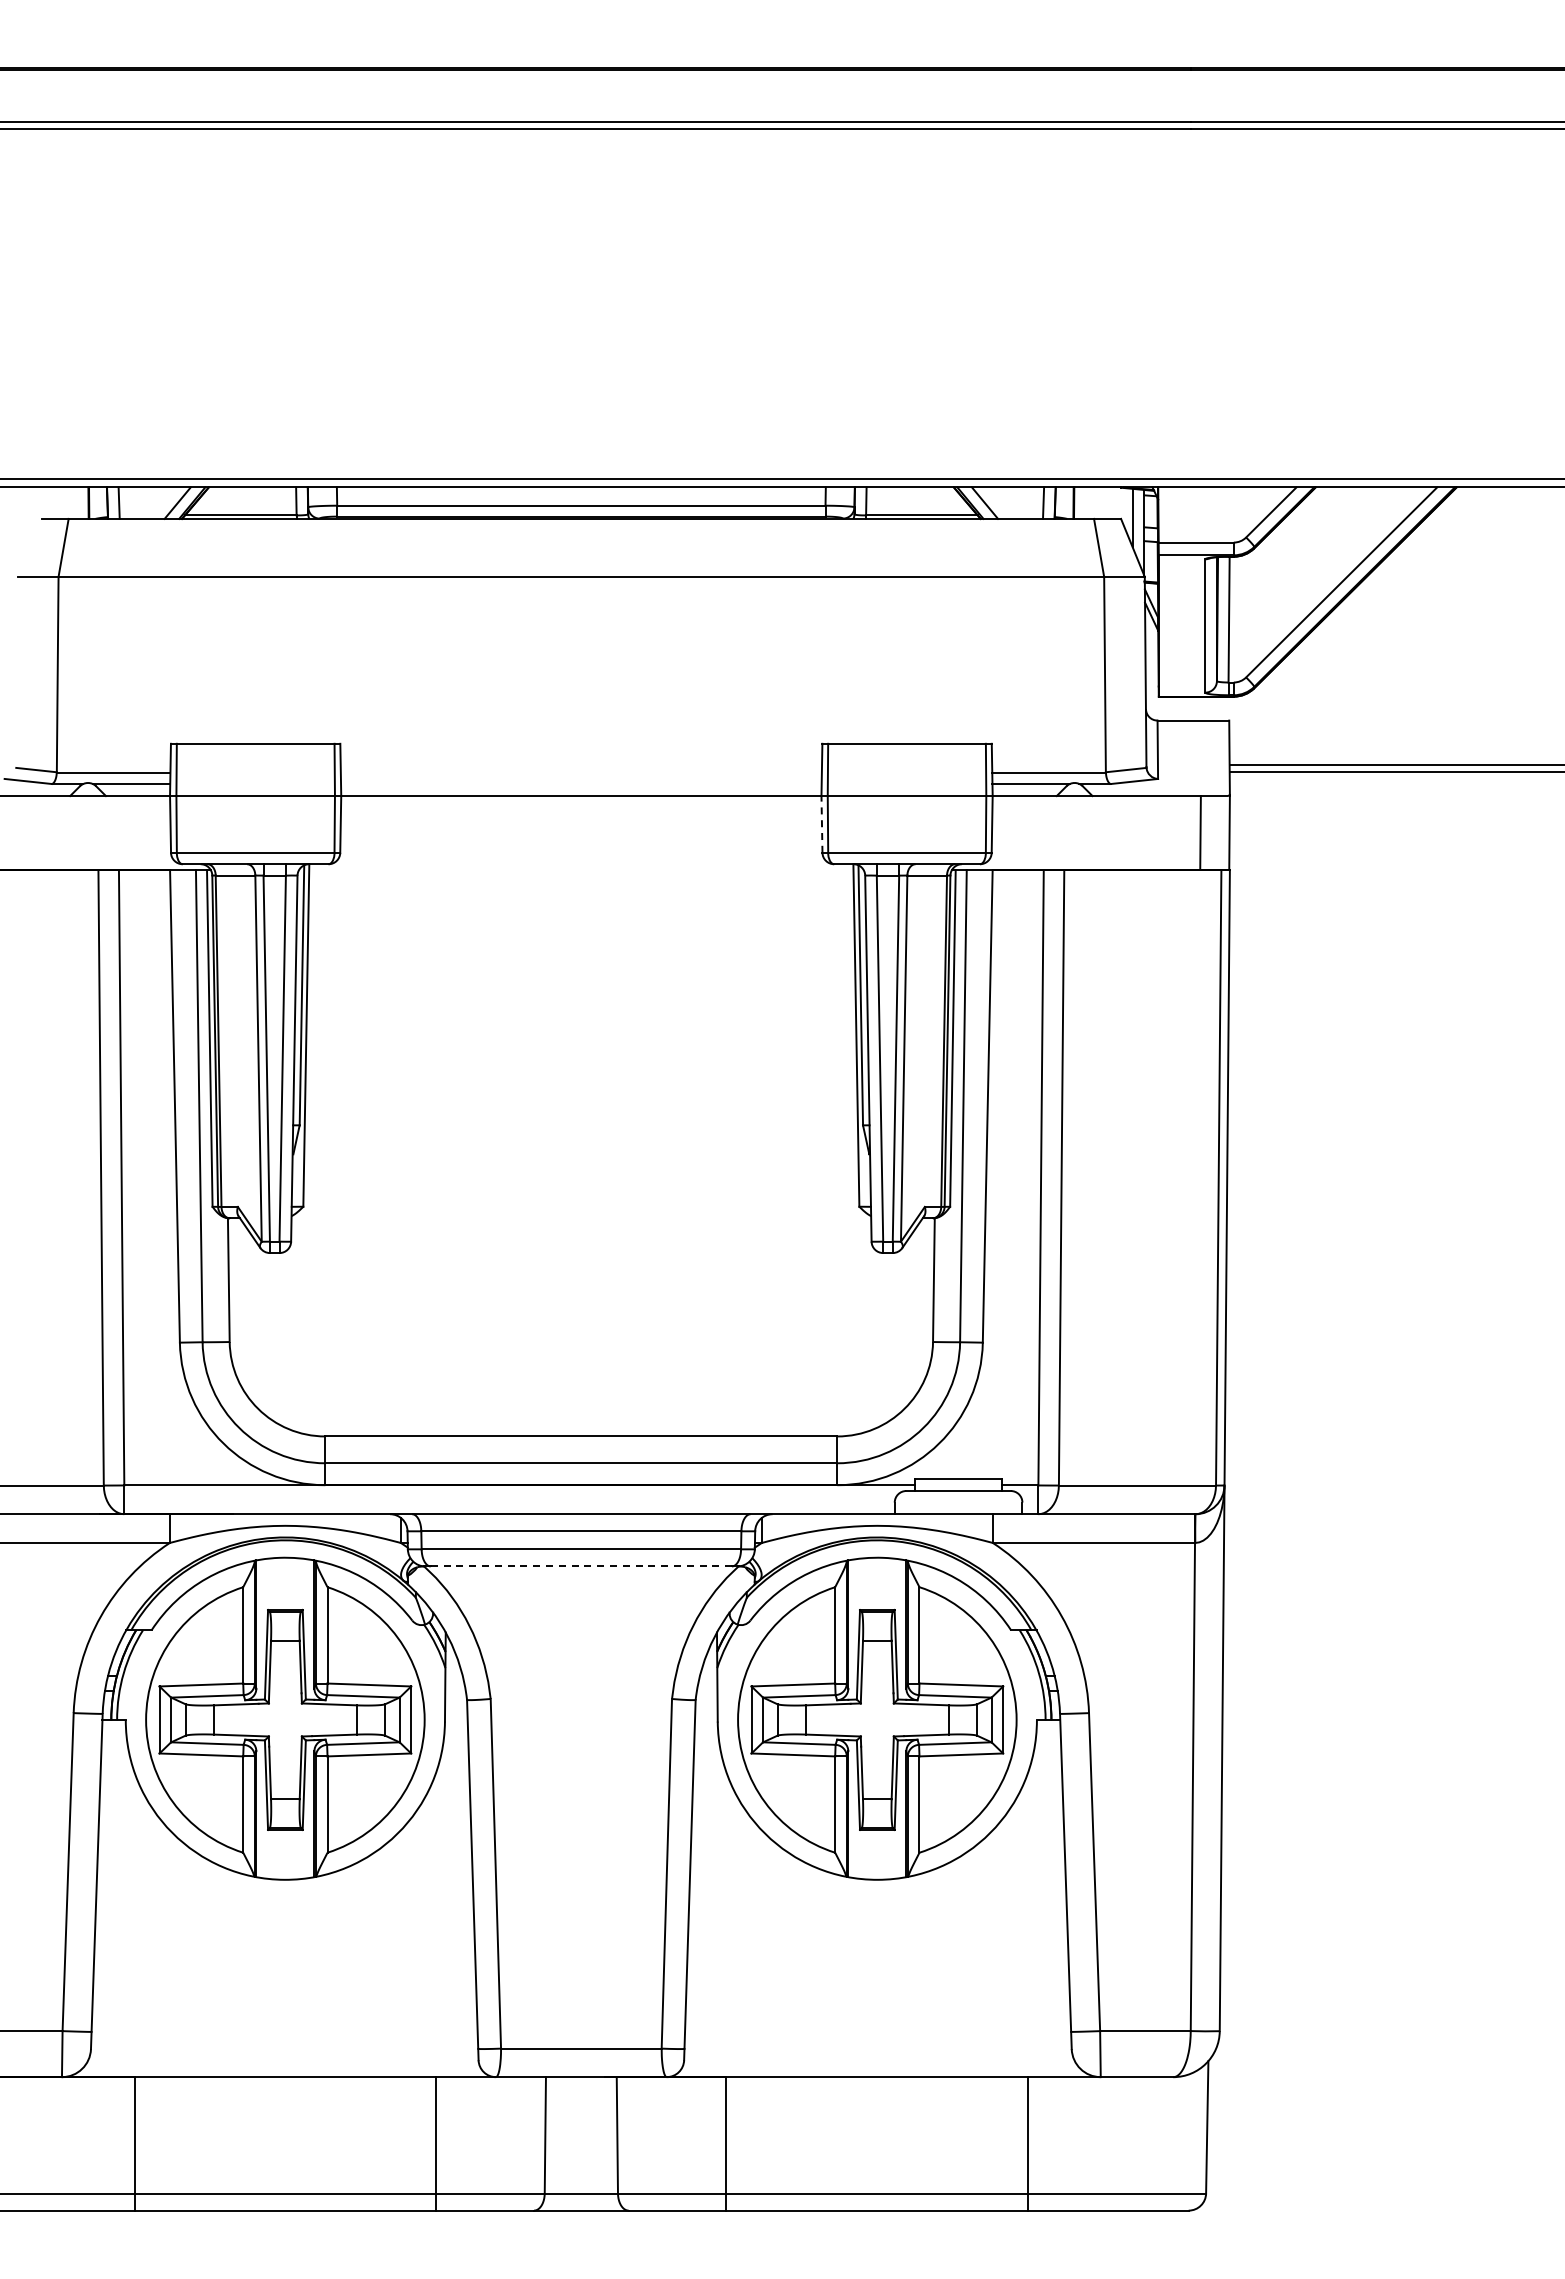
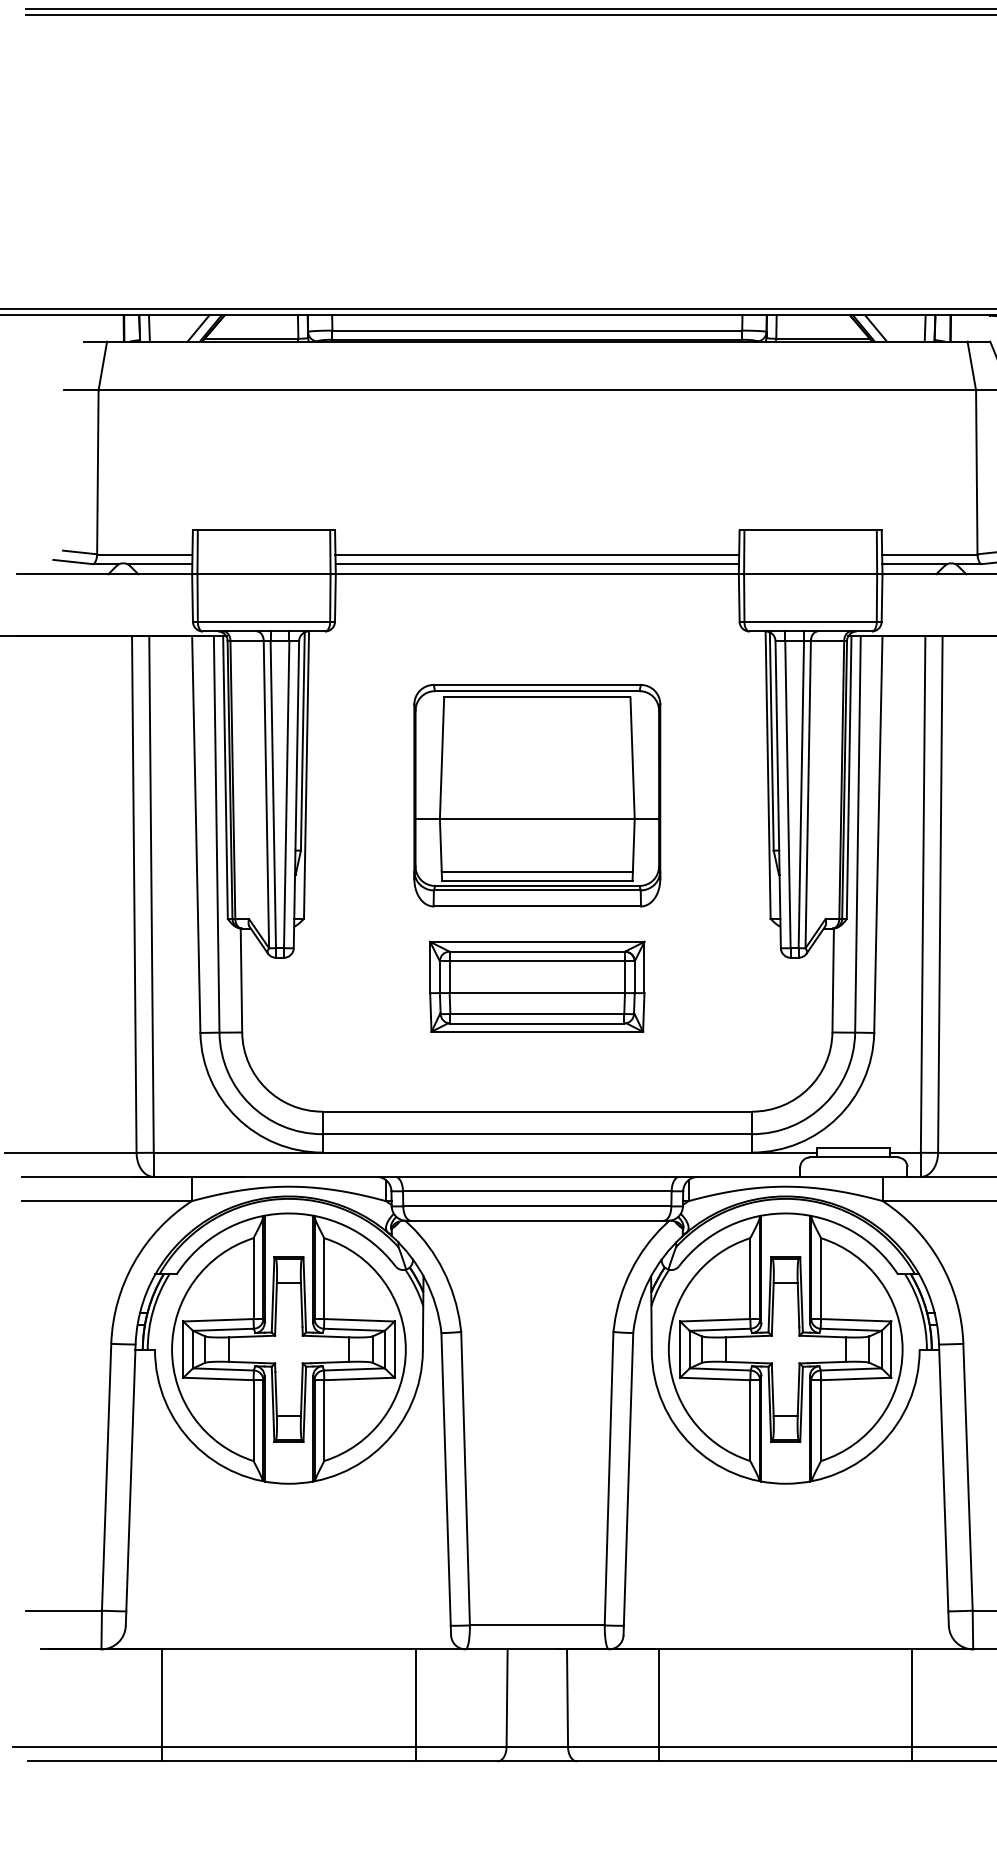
line: (580, 772) -> (536, 554), added
line: (581, 784) -> (537, 564), added
line: (821, 823) -> (738, 597), dashed -> solid
part: (580, 1059) -> (536, 795), added
part: (581, 1287) -> (537, 986), added
line: (581, 1566) -> (537, 1220), dashed -> solid

